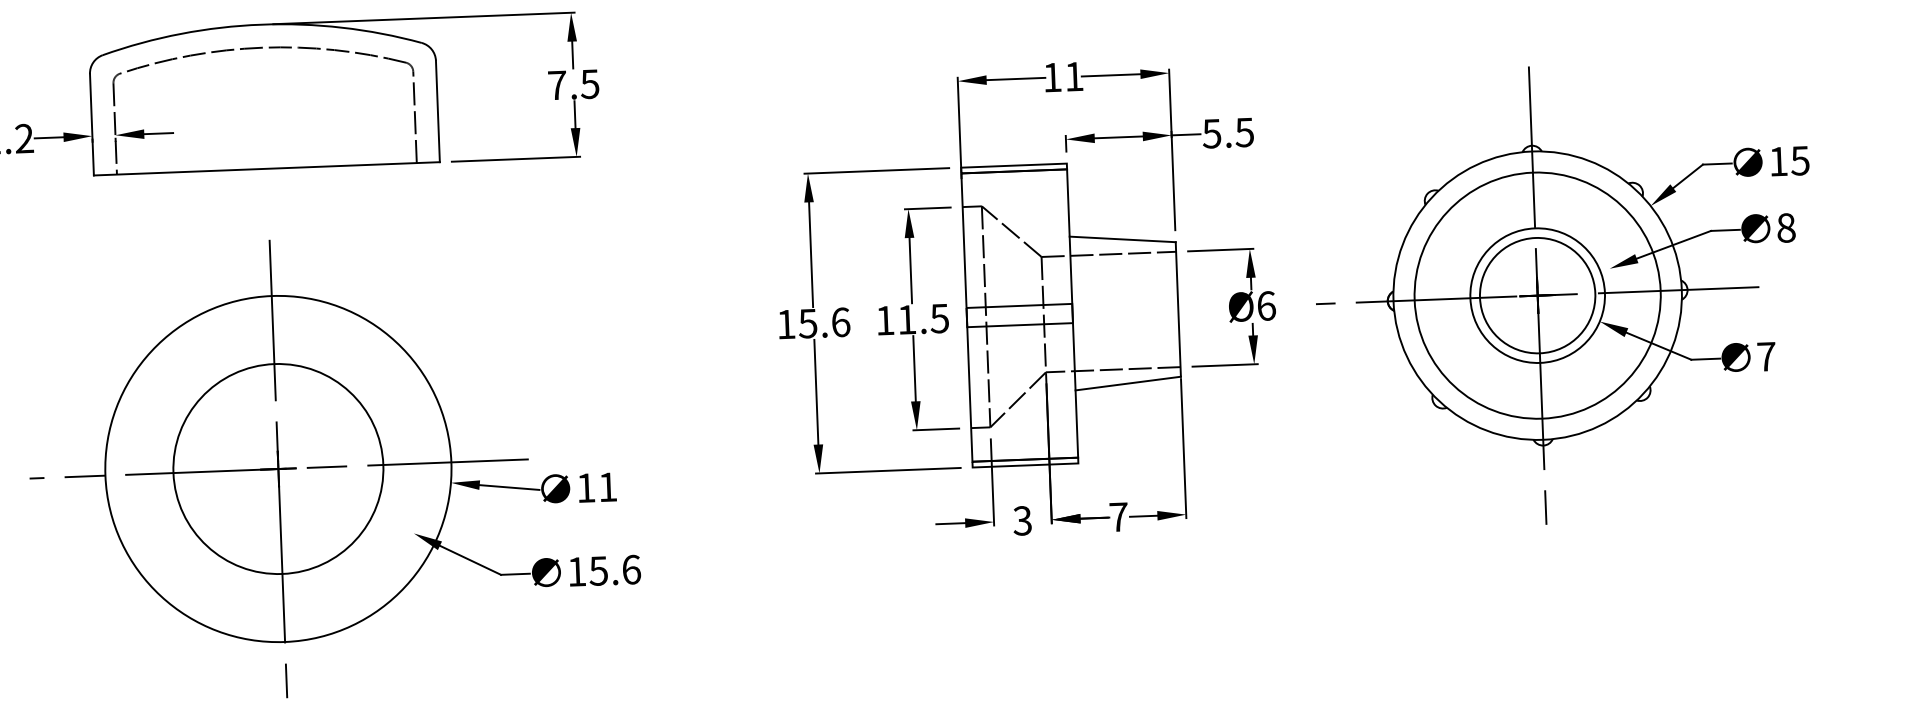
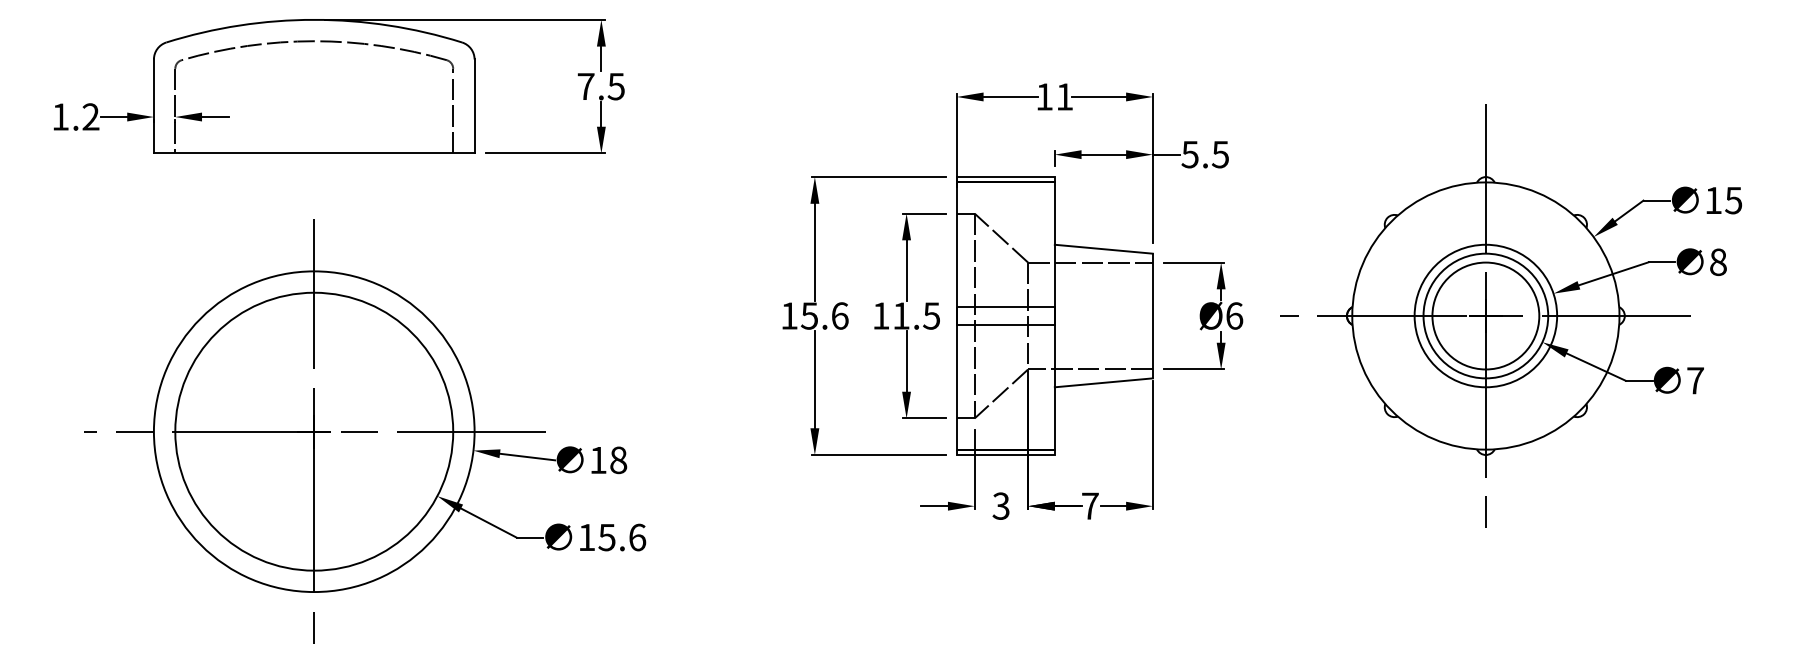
circle: (1537, 295) -> (1485, 315), size x0.62
circle: (278, 468) -> (314, 431), size x1.43
text: (607, 487) -> (618, 460), 11 -> 18

